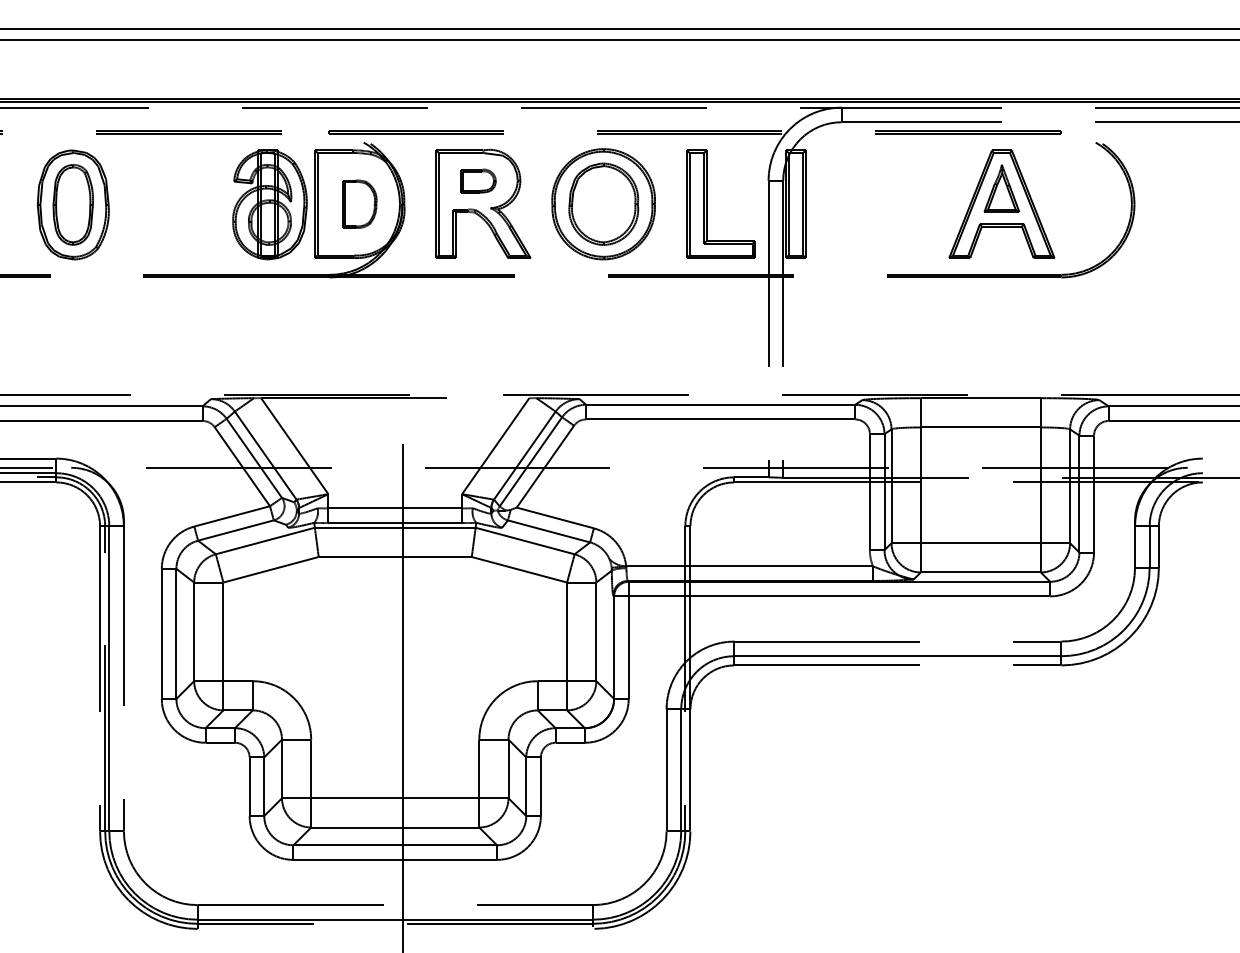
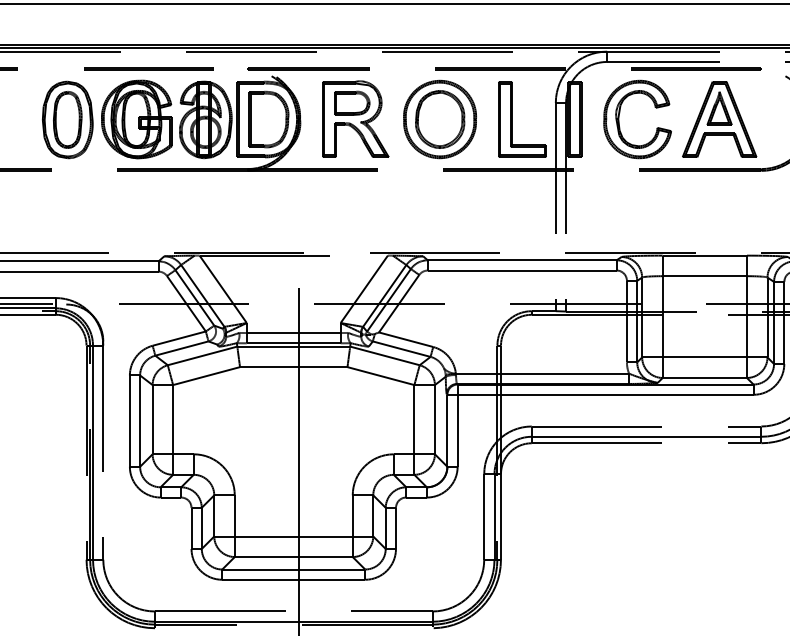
part: (478, 180) -> (352, 102), size x1.43
part: (359, 203) -> (268, 118), size x1.67
part: (171, 204) -> (136, 119), added
part: (859, 209) -> (619, 123), added

